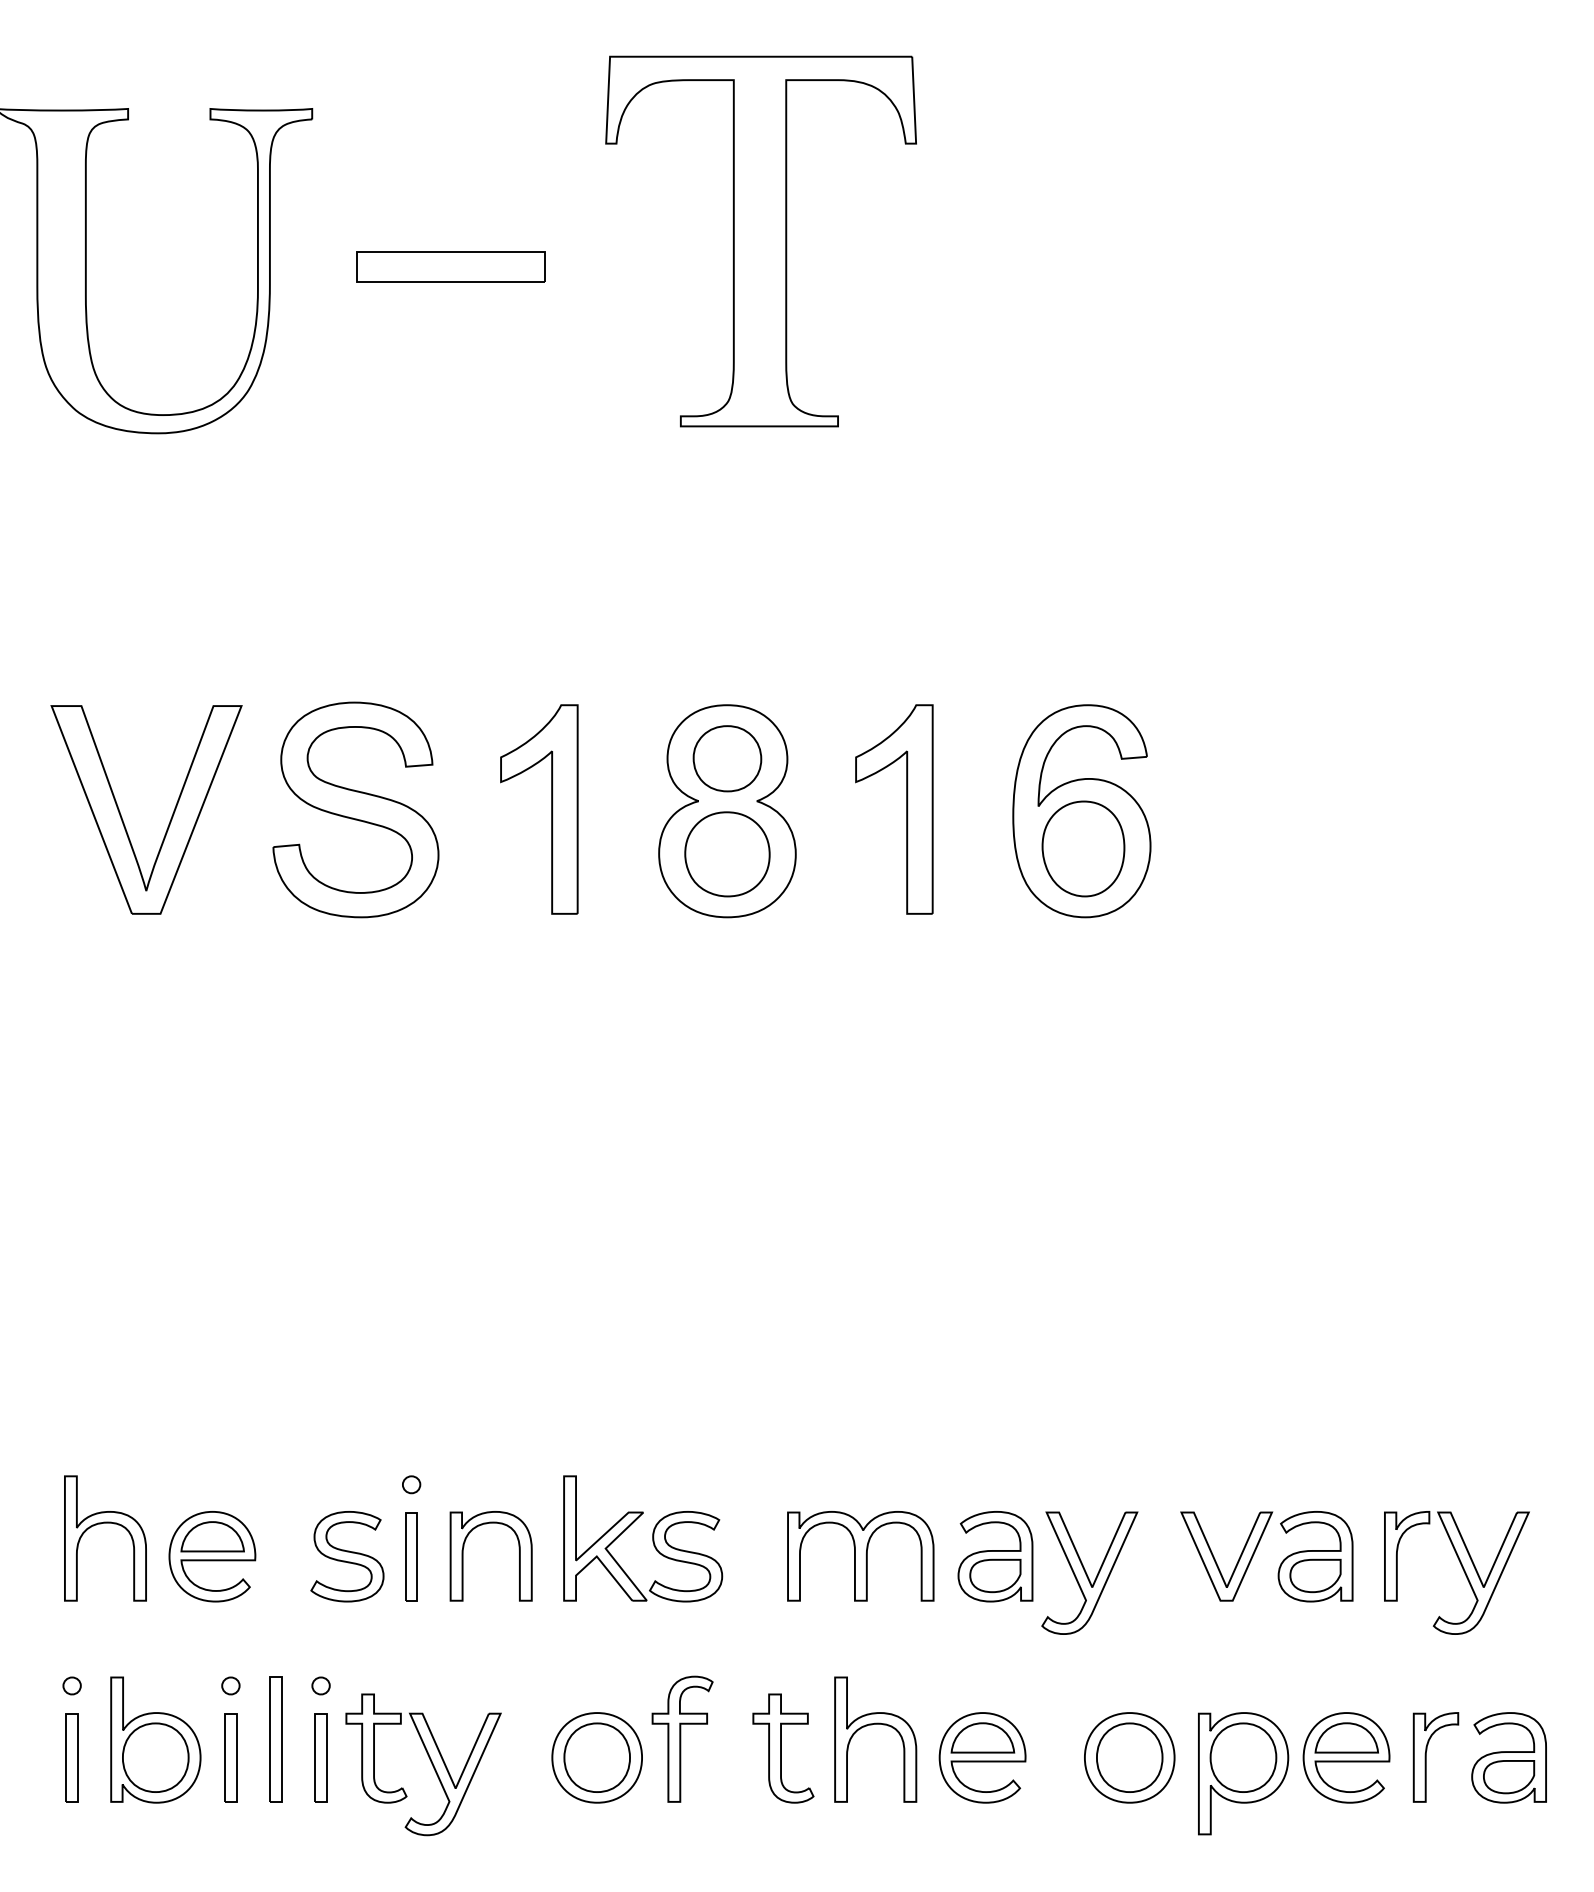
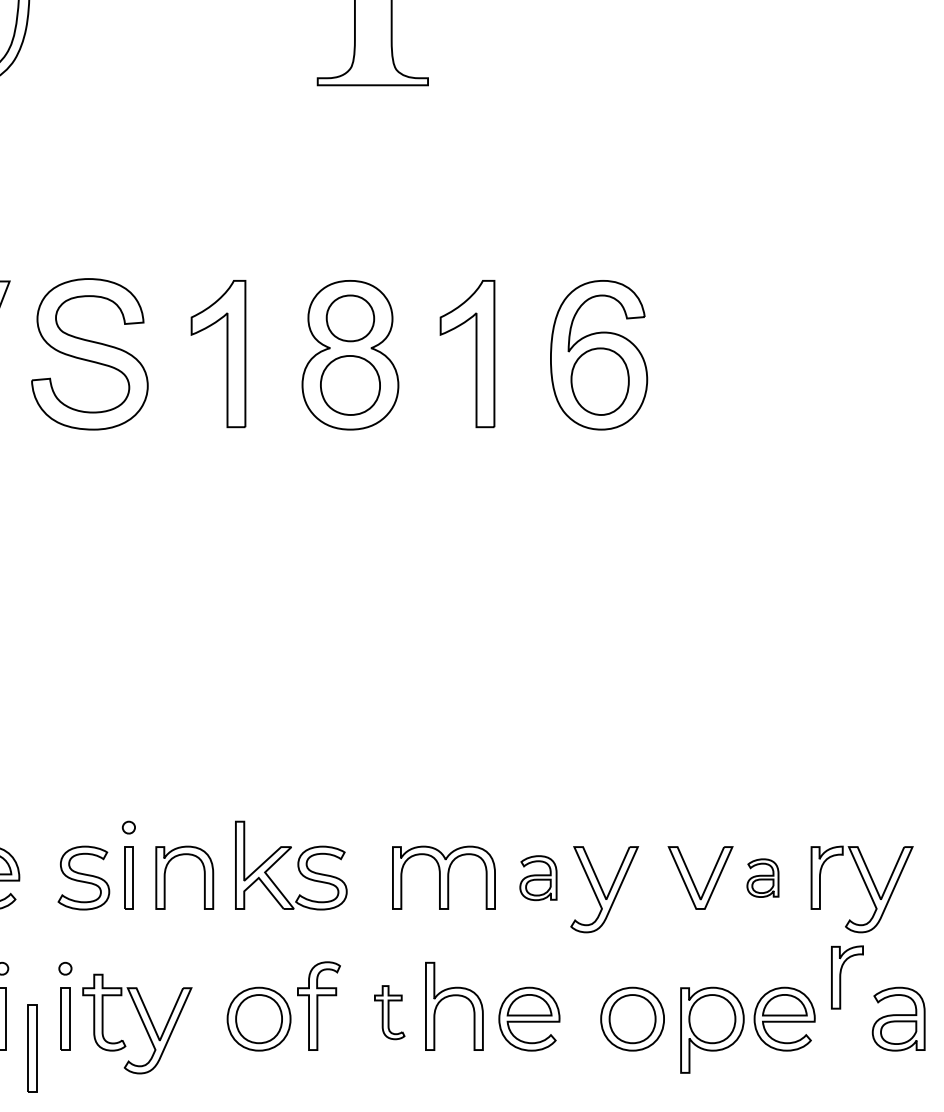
part: (995, 1556) -> (538, 877), size x0.7
part: (1315, 1556) -> (762, 877), size x0.6
part: (275, 1739) -> (32, 1048), moved
part: (783, 1748) -> (389, 1012), size x0.7
part: (1426, 1757) -> (840, 977), moved

